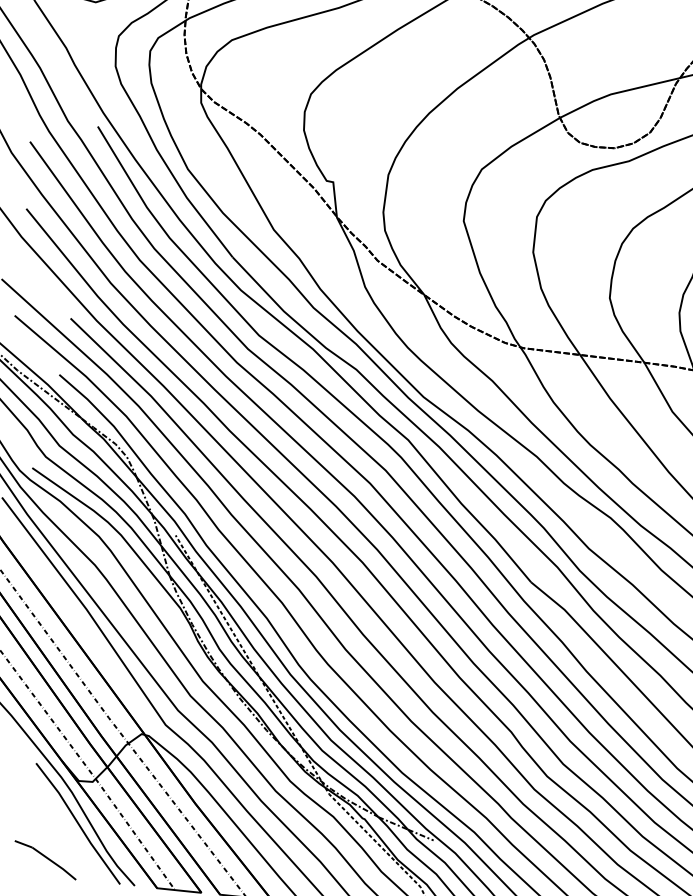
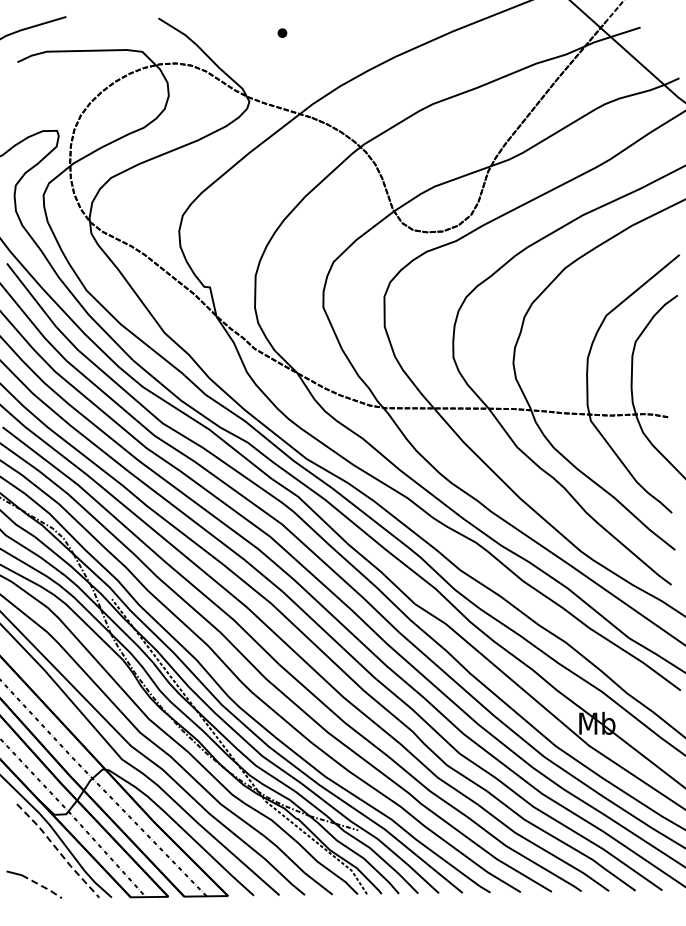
line: (78, 823) -> (58, 850), solid -> dashed
line: (54, 863) -> (42, 886), solid -> dashed

